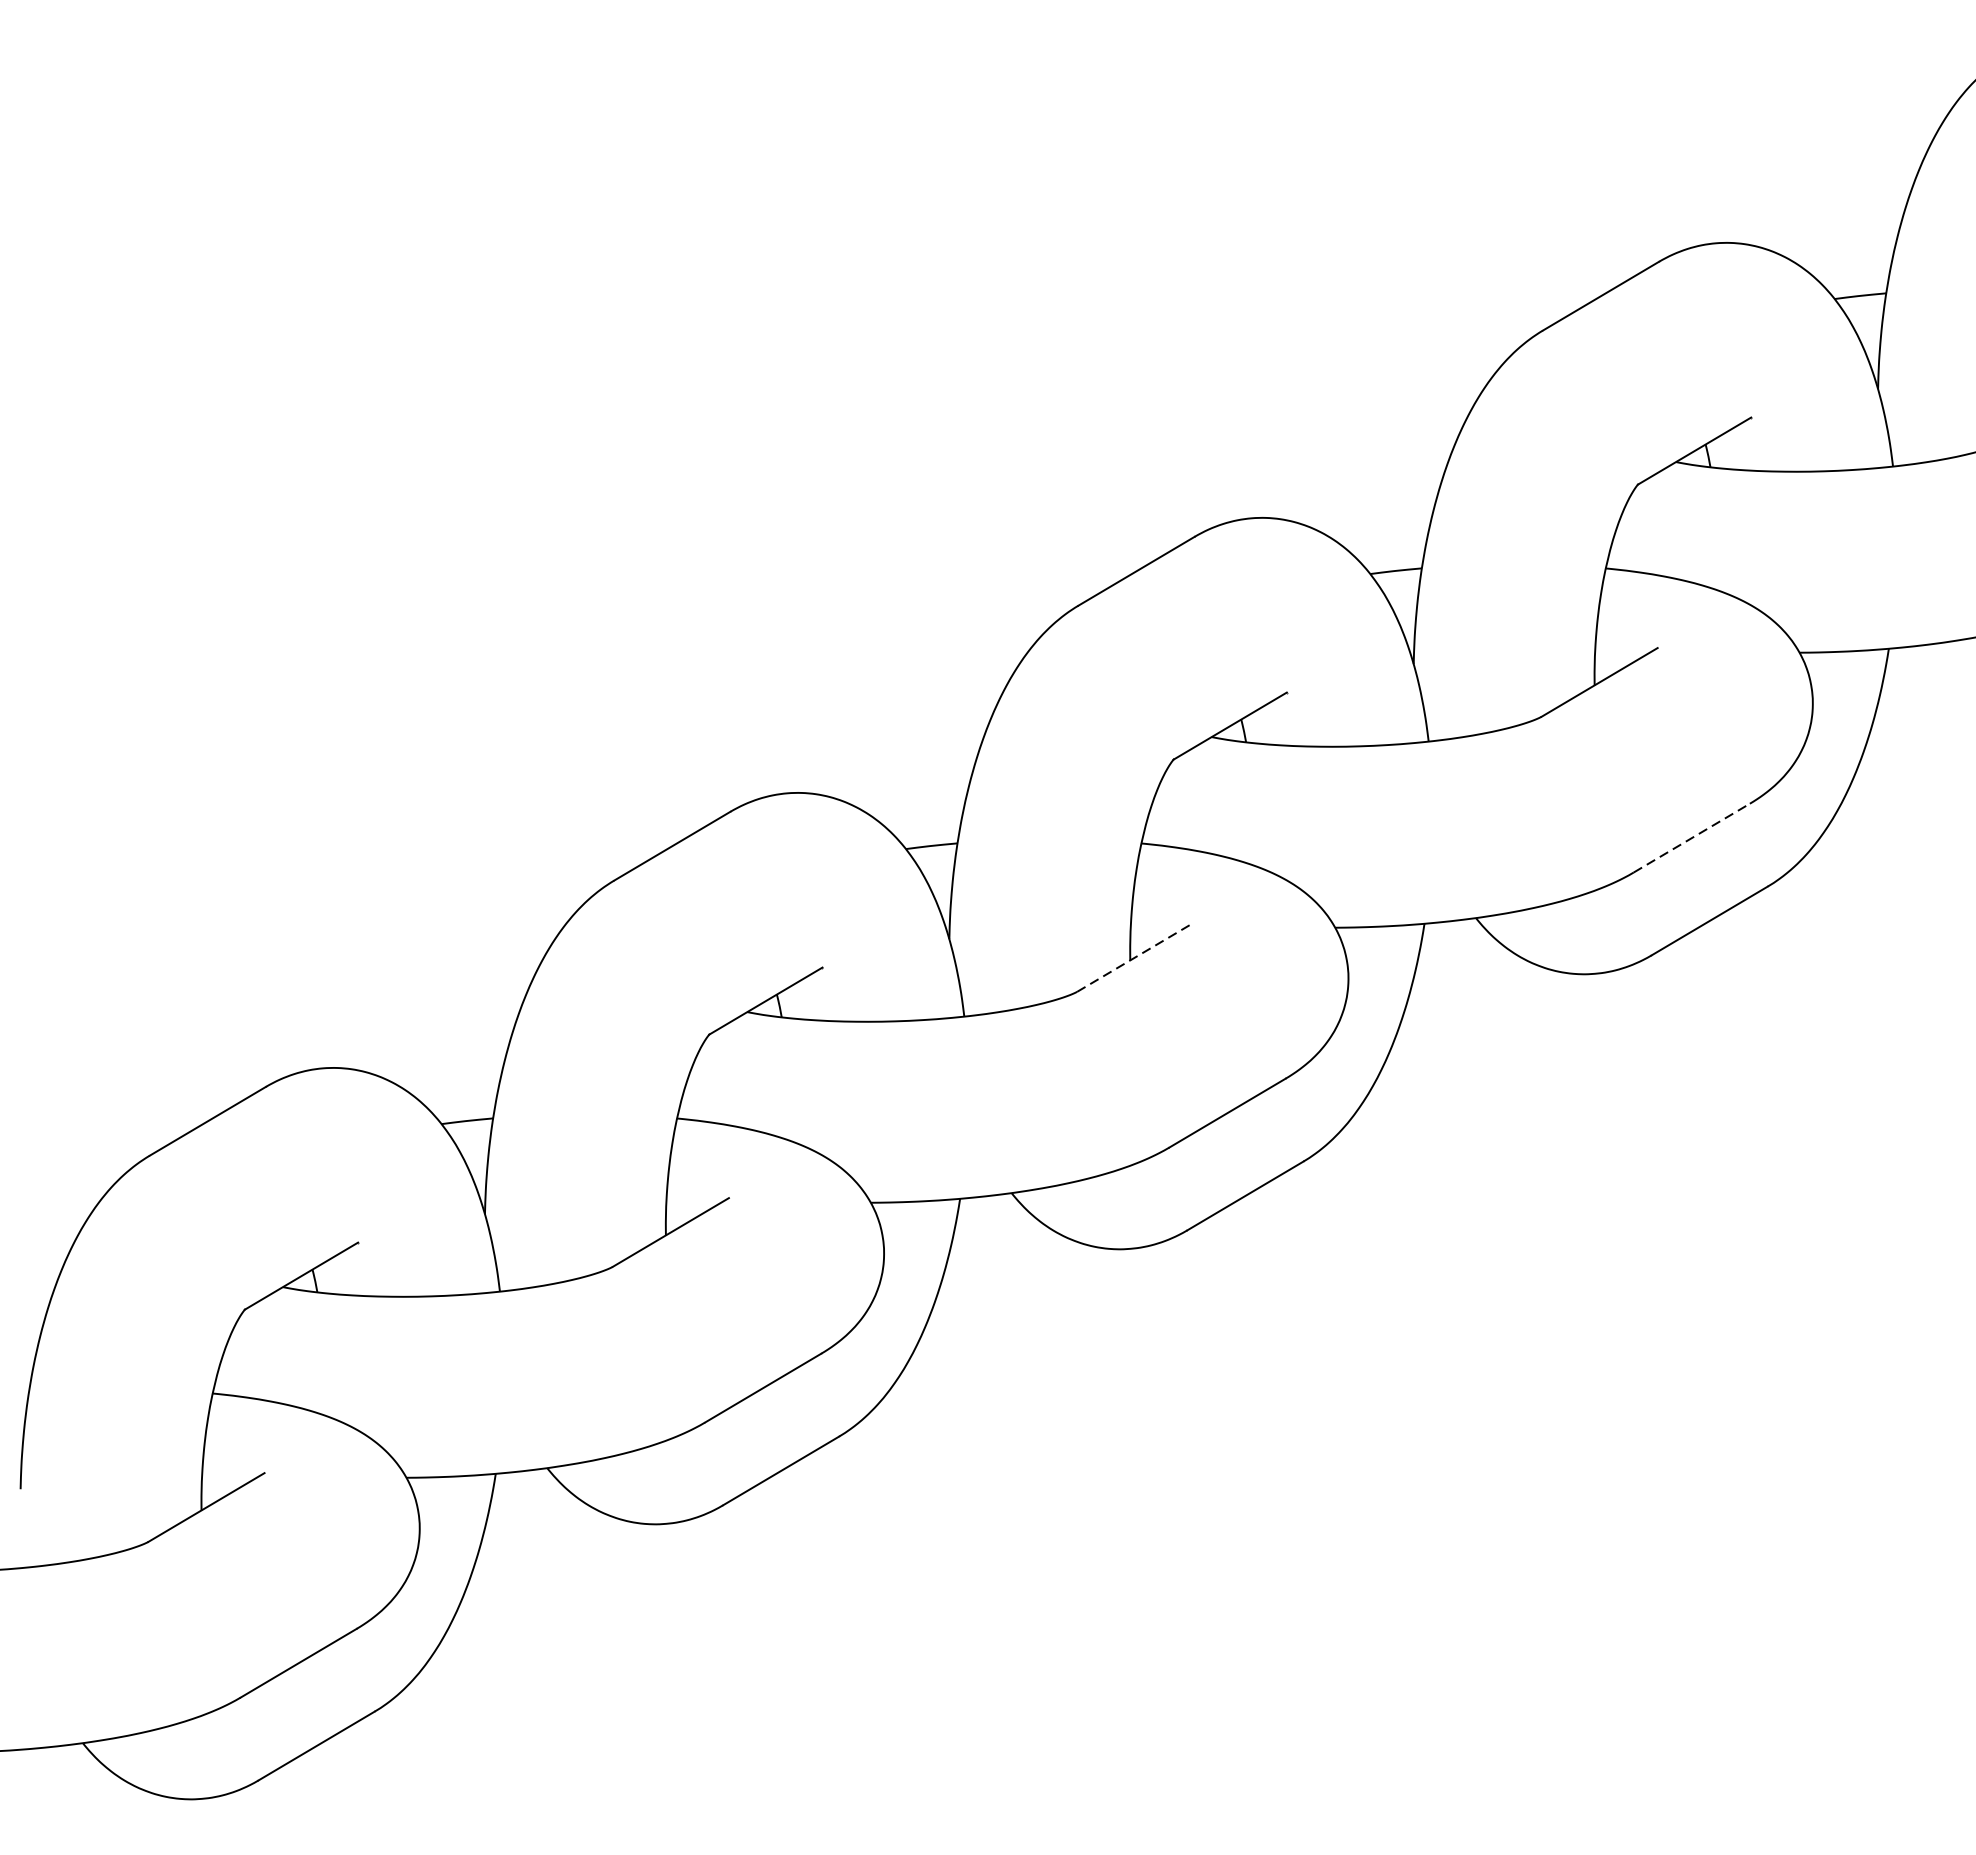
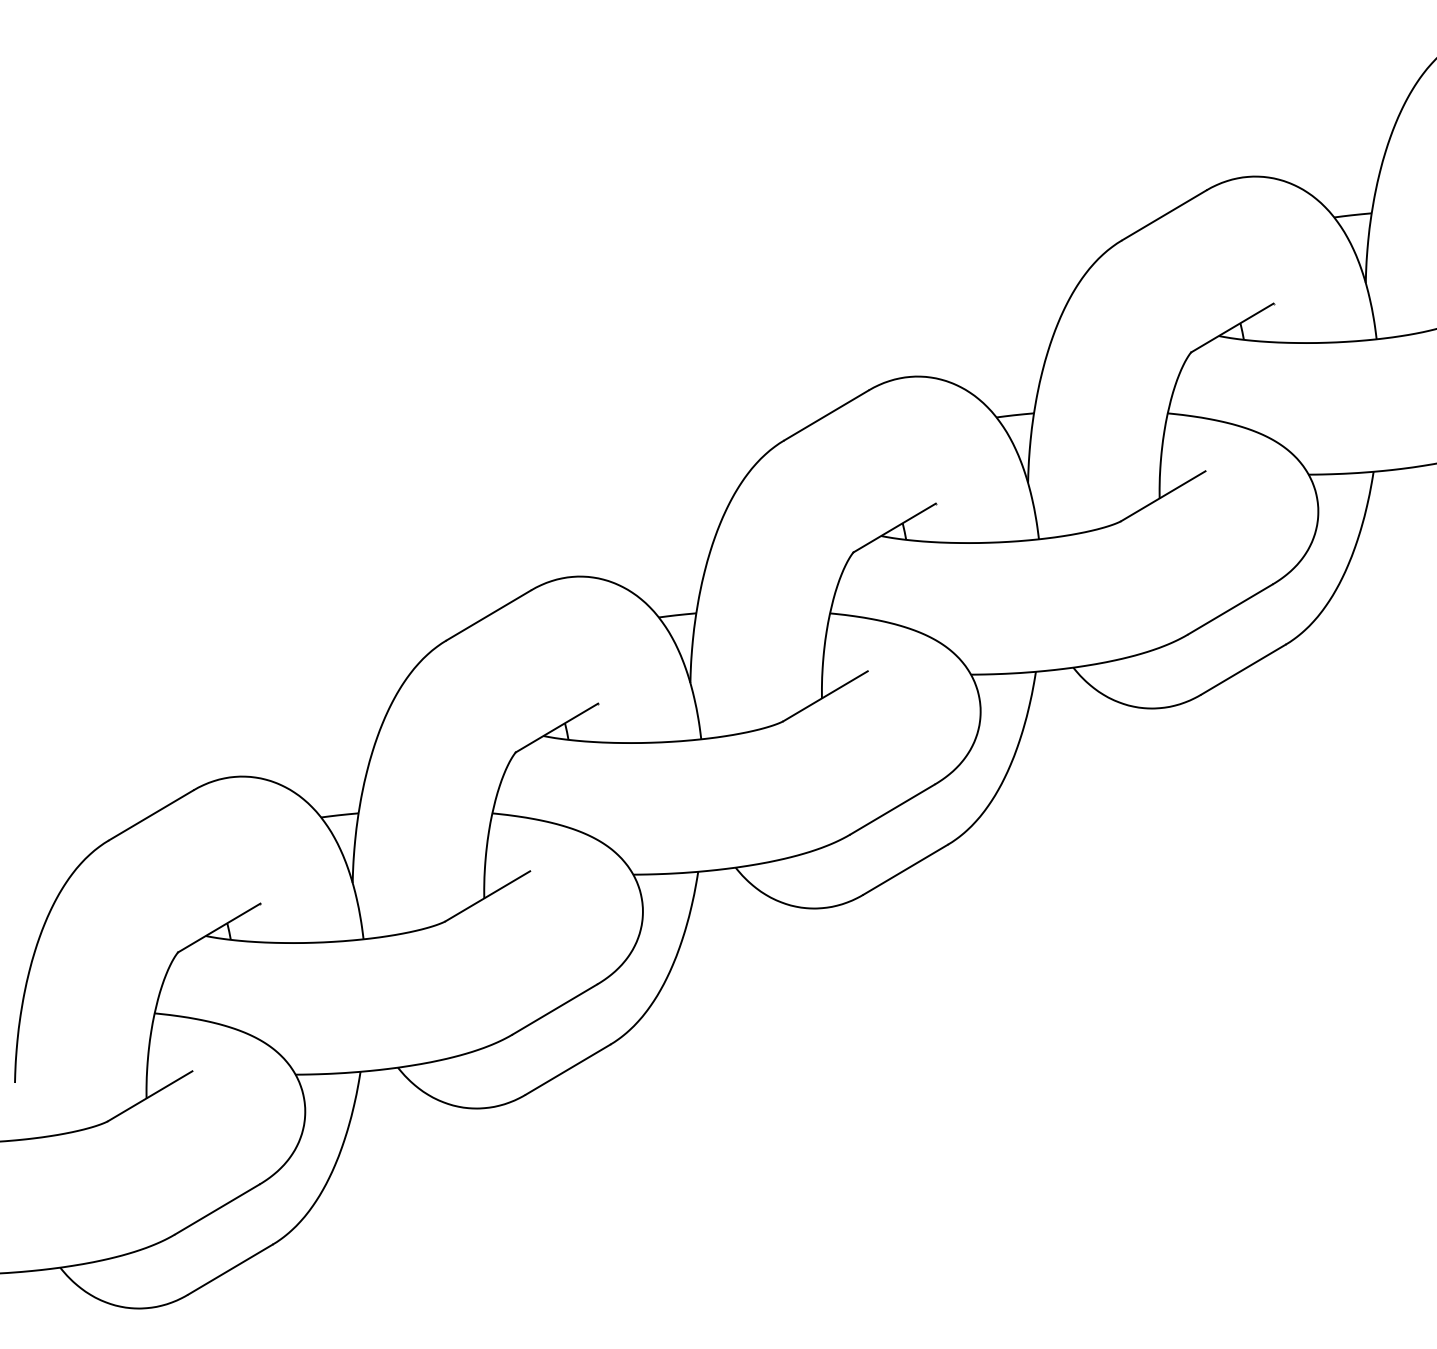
line: (1692, 838) -> (1230, 609), dashed -> solid
line: (1136, 957) -> (826, 696), dashed -> solid

